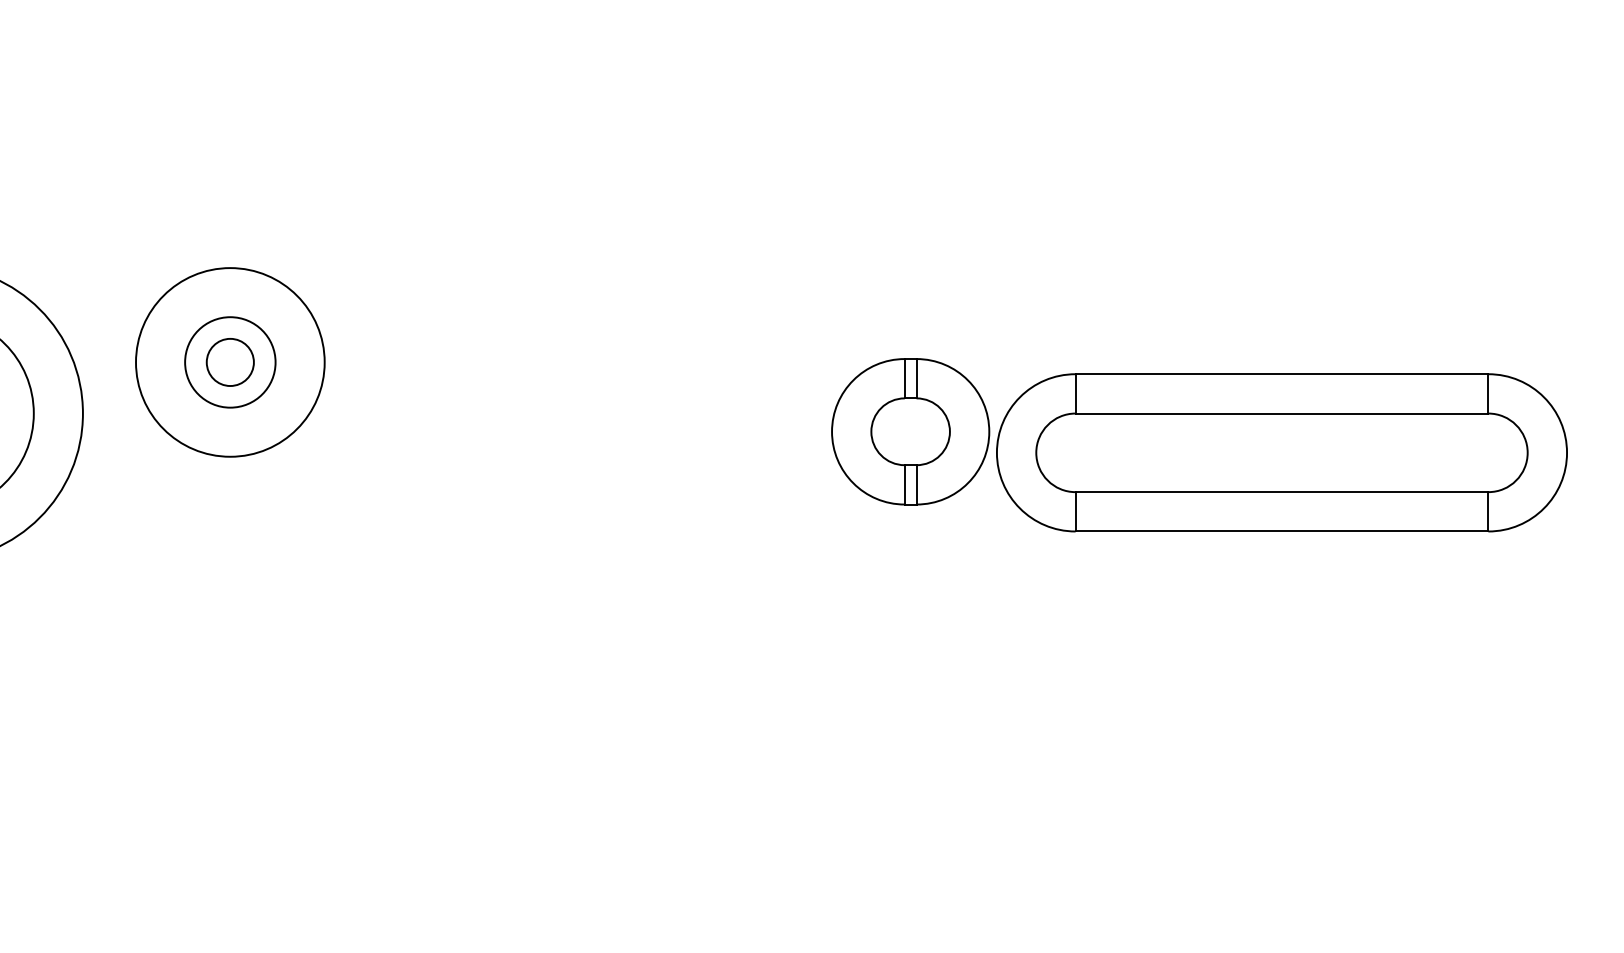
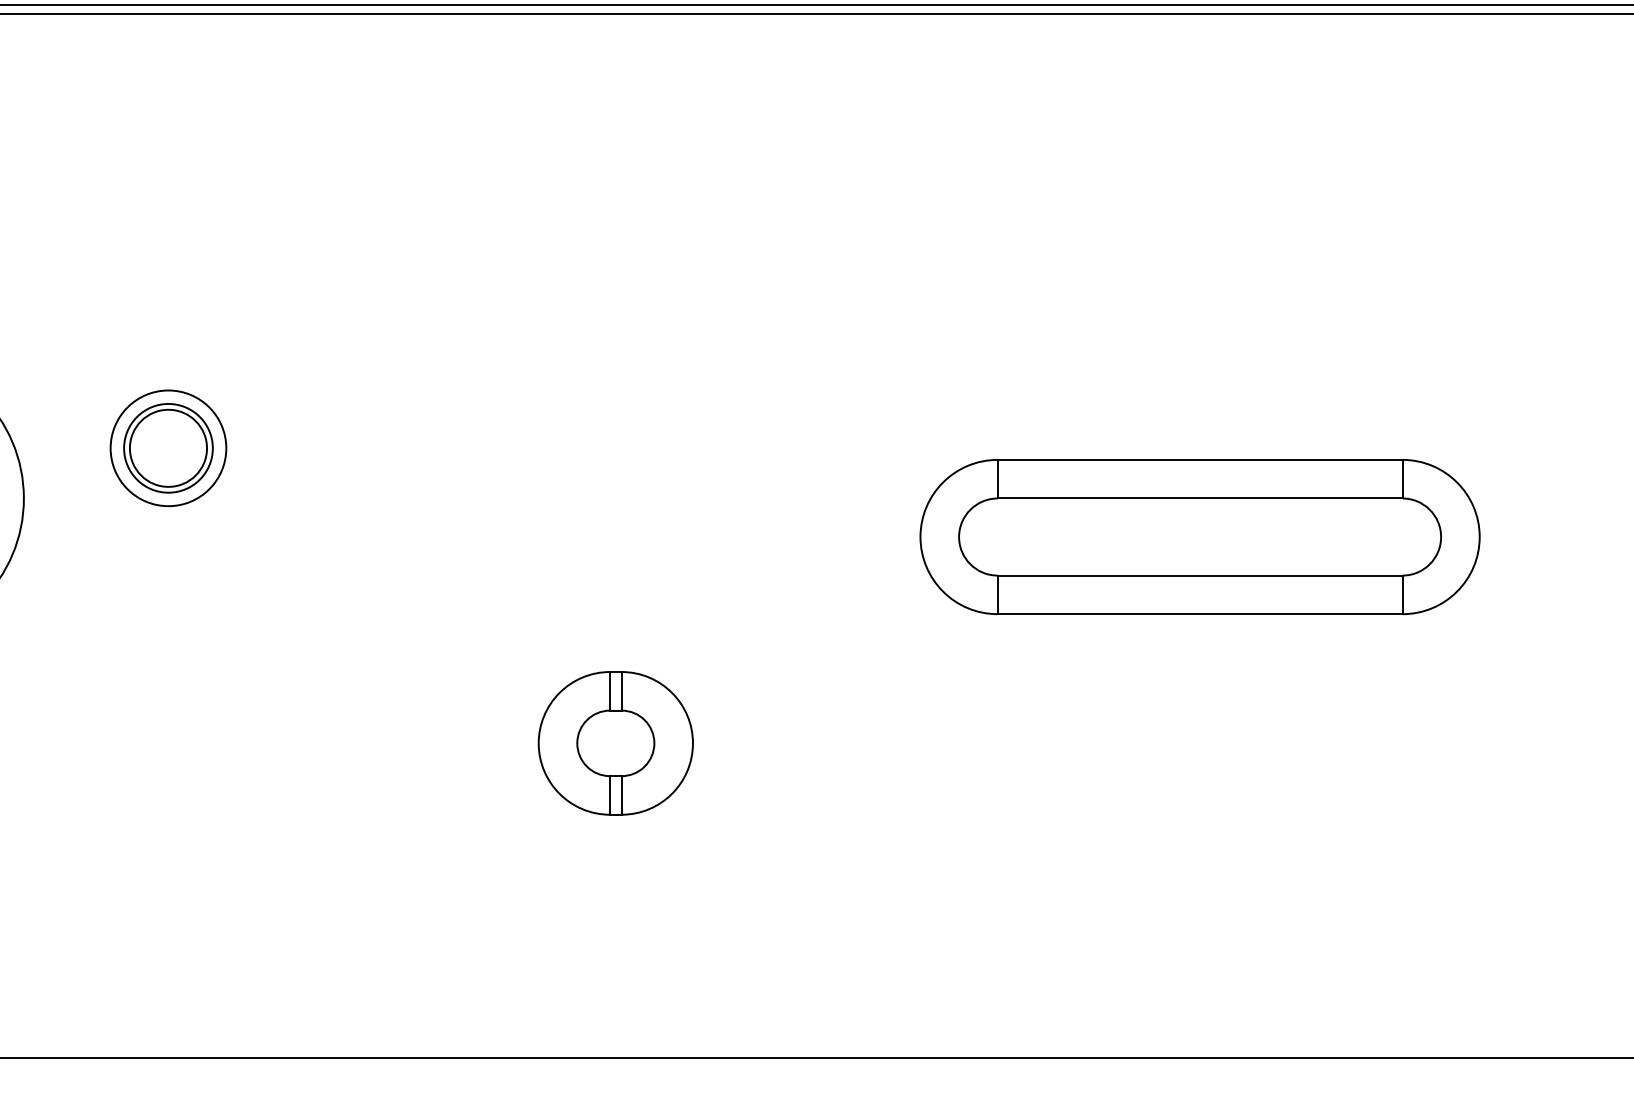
circle: (230, 361) -> (168, 447), size x1.67
circle: (230, 362) -> (168, 448), size x0.62
part: (910, 431) -> (615, 743), moved

